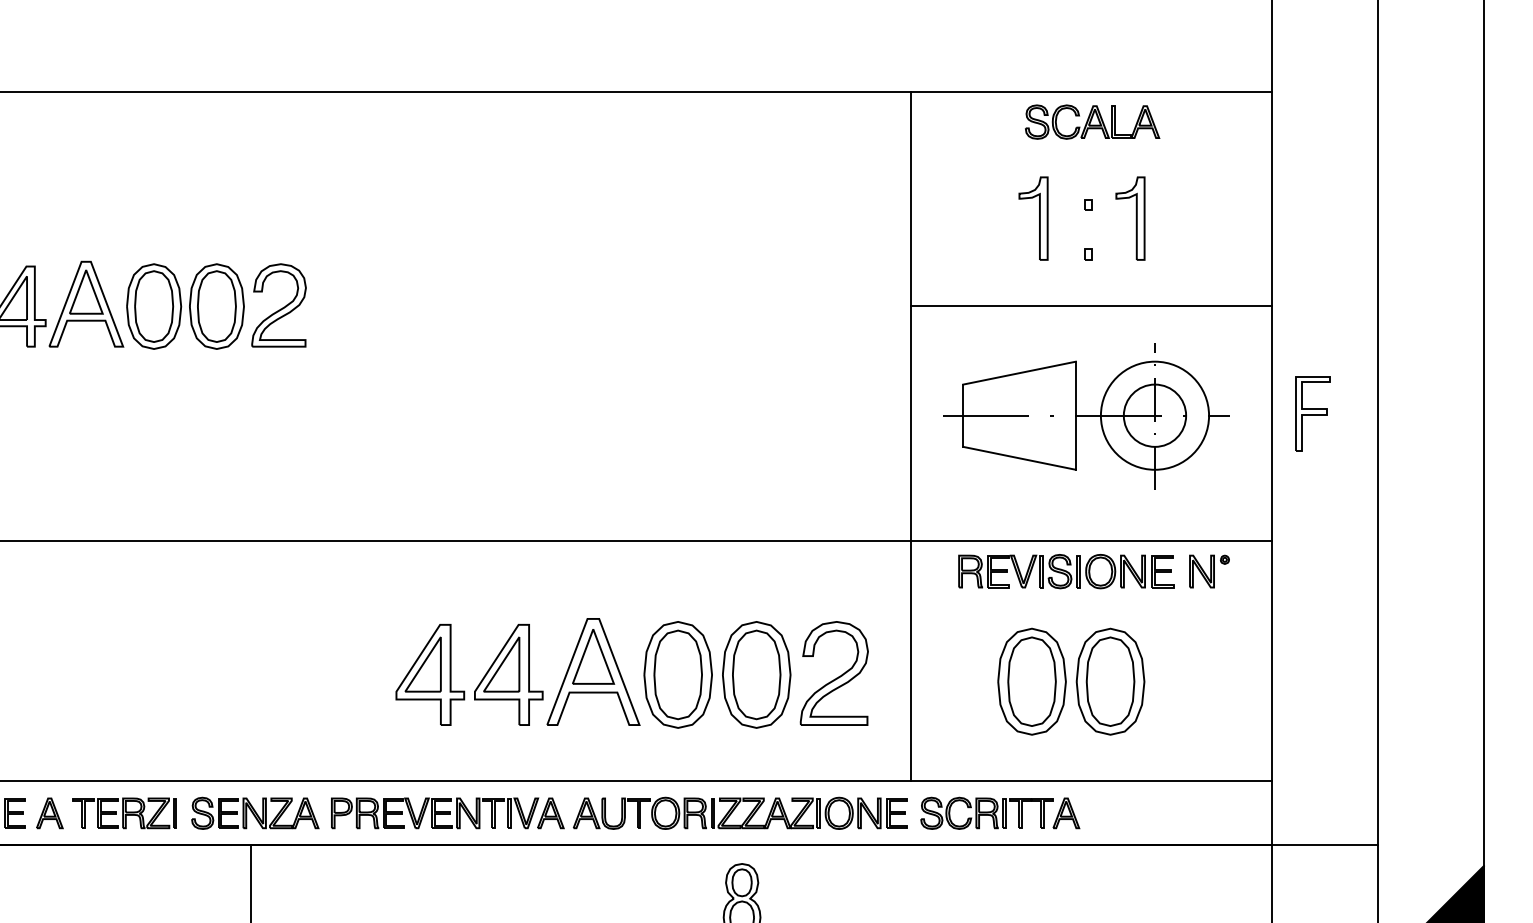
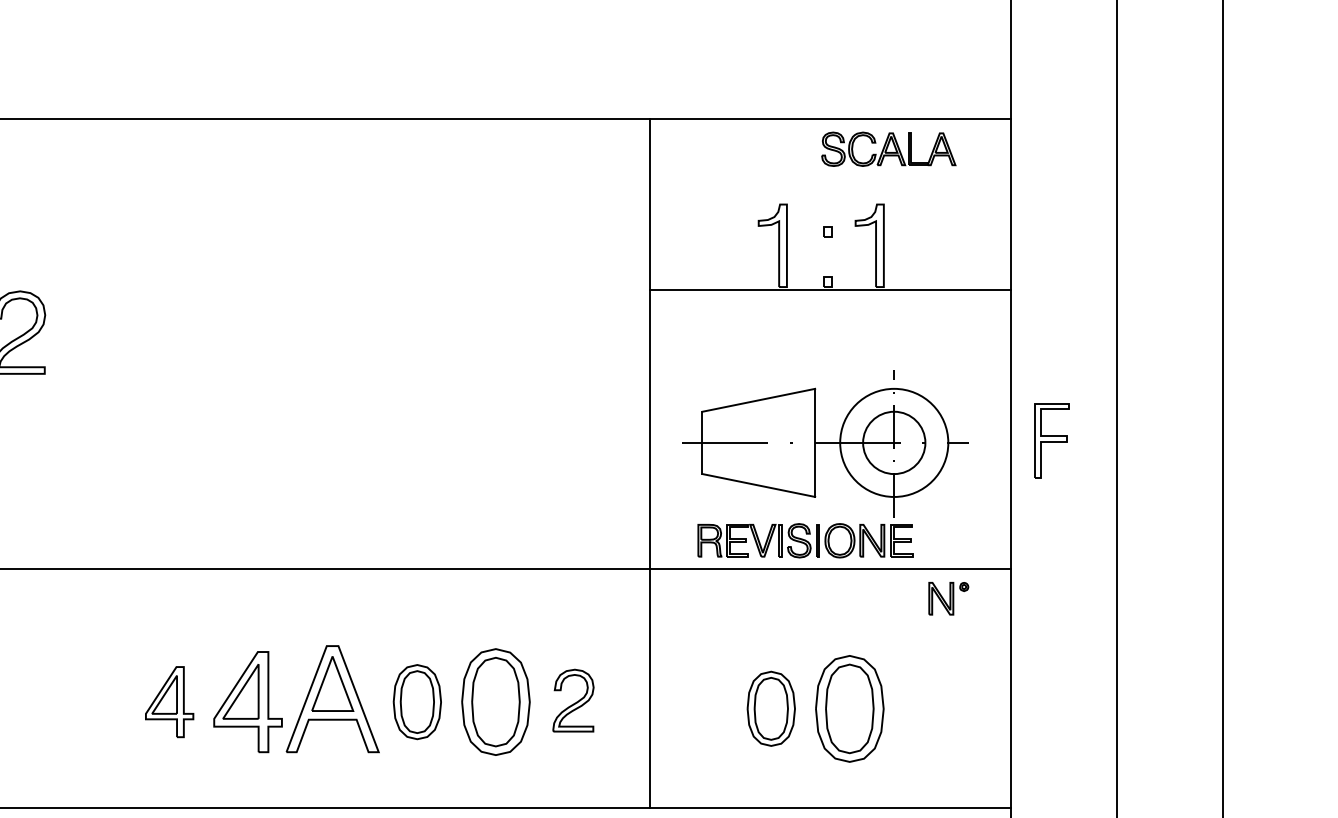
part: (1092, 121) -> (888, 148), moved
line: (1091, 306) -> (830, 290), moved
part: (1066, 571) -> (805, 540), moved
part: (833, 673) -> (572, 700), size x0.6
part: (430, 674) -> (169, 701), size x0.7
part: (677, 674) -> (416, 701), size x0.7
part: (1031, 681) -> (770, 708), size x0.7

